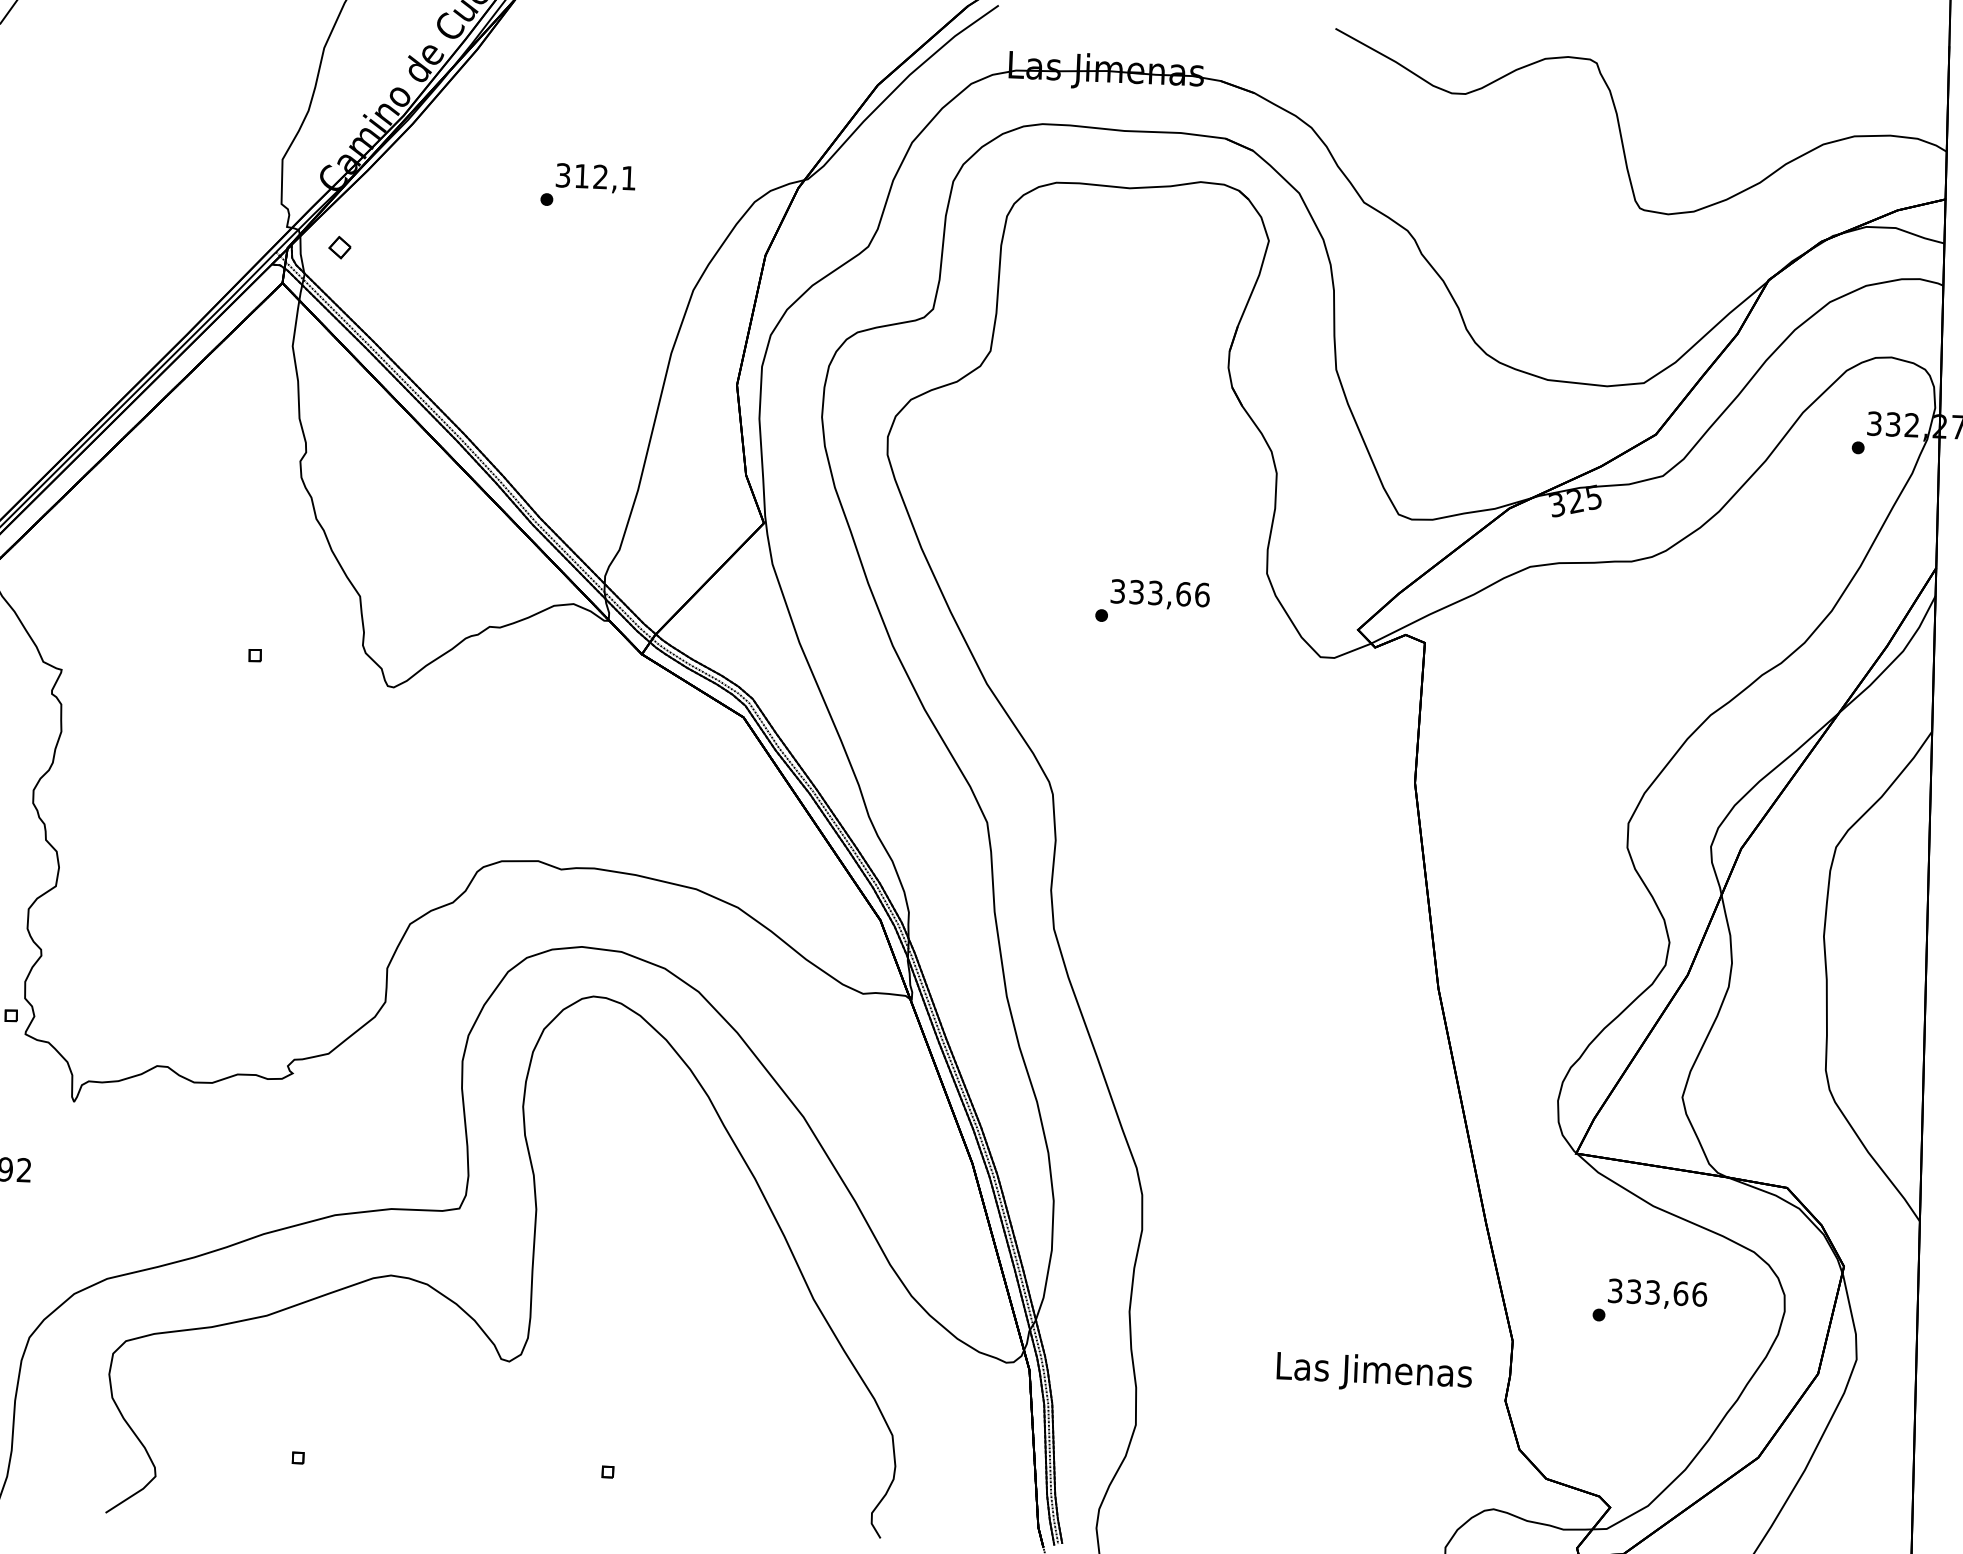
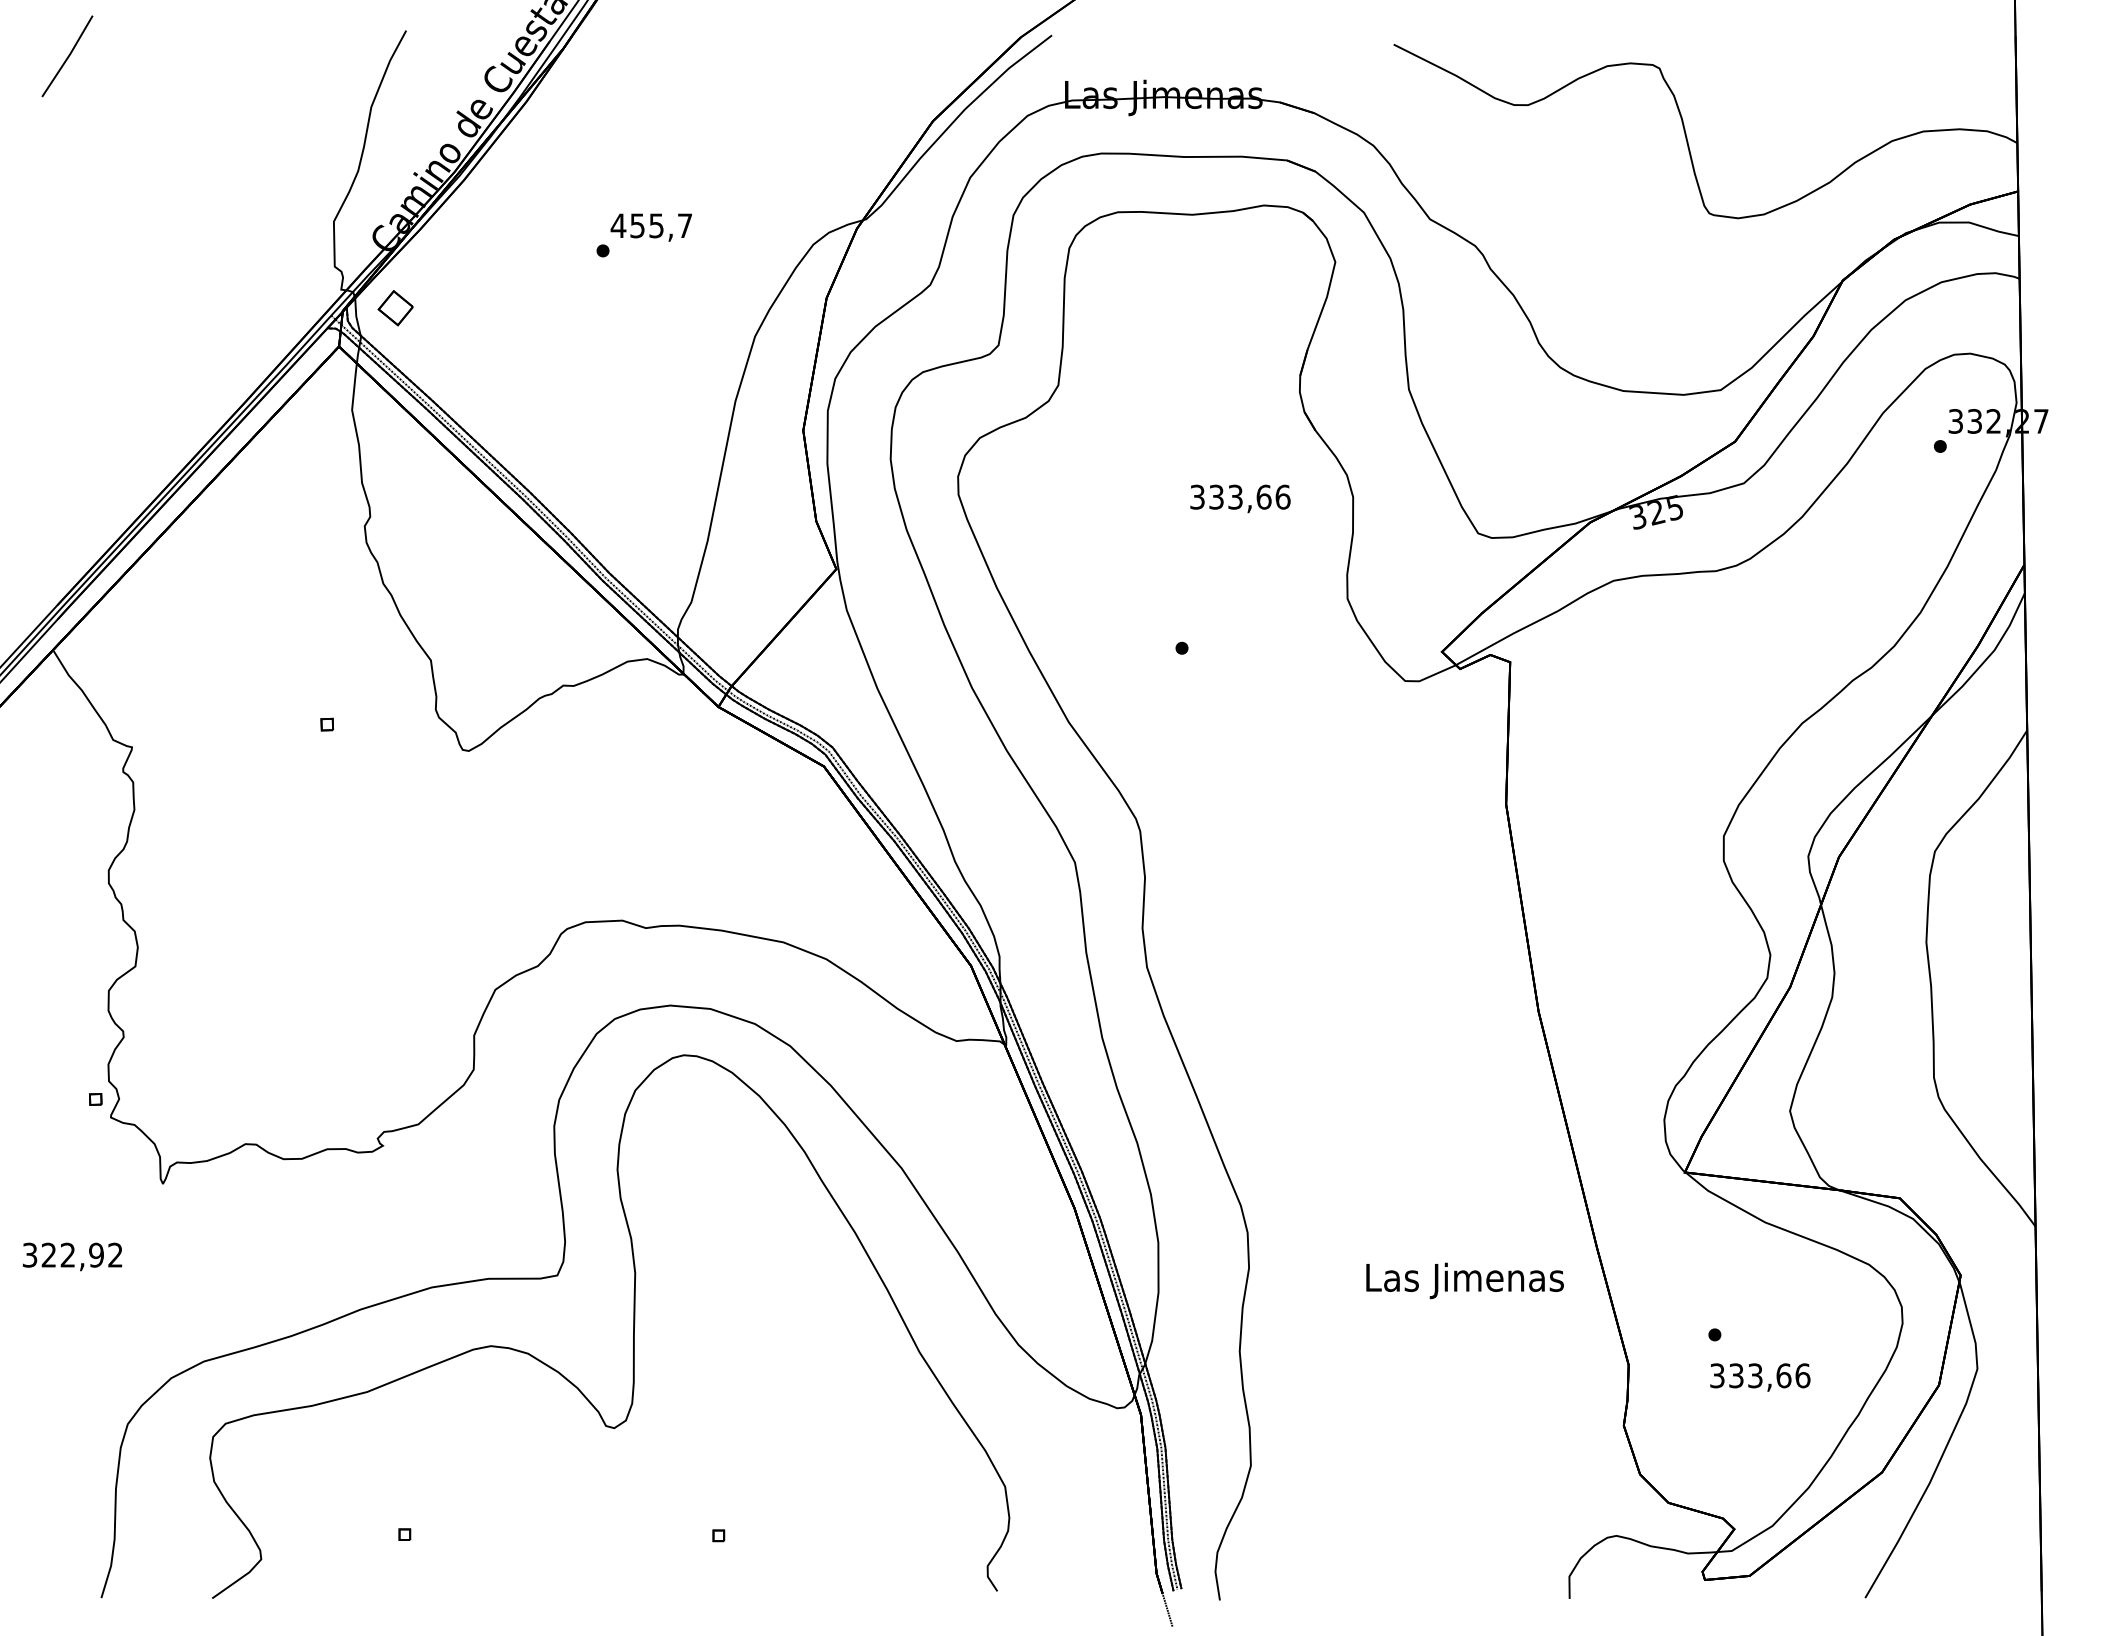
text: (595, 176) -> (651, 225), 312,1 -> 455,7
part: (339, 247) -> (395, 308), size x1.6
text: (1160, 594) -> (1240, 498), moved
text: (1657, 1294) -> (1760, 1377), moved
text: (1373, 1372) -> (1464, 1280), moved

